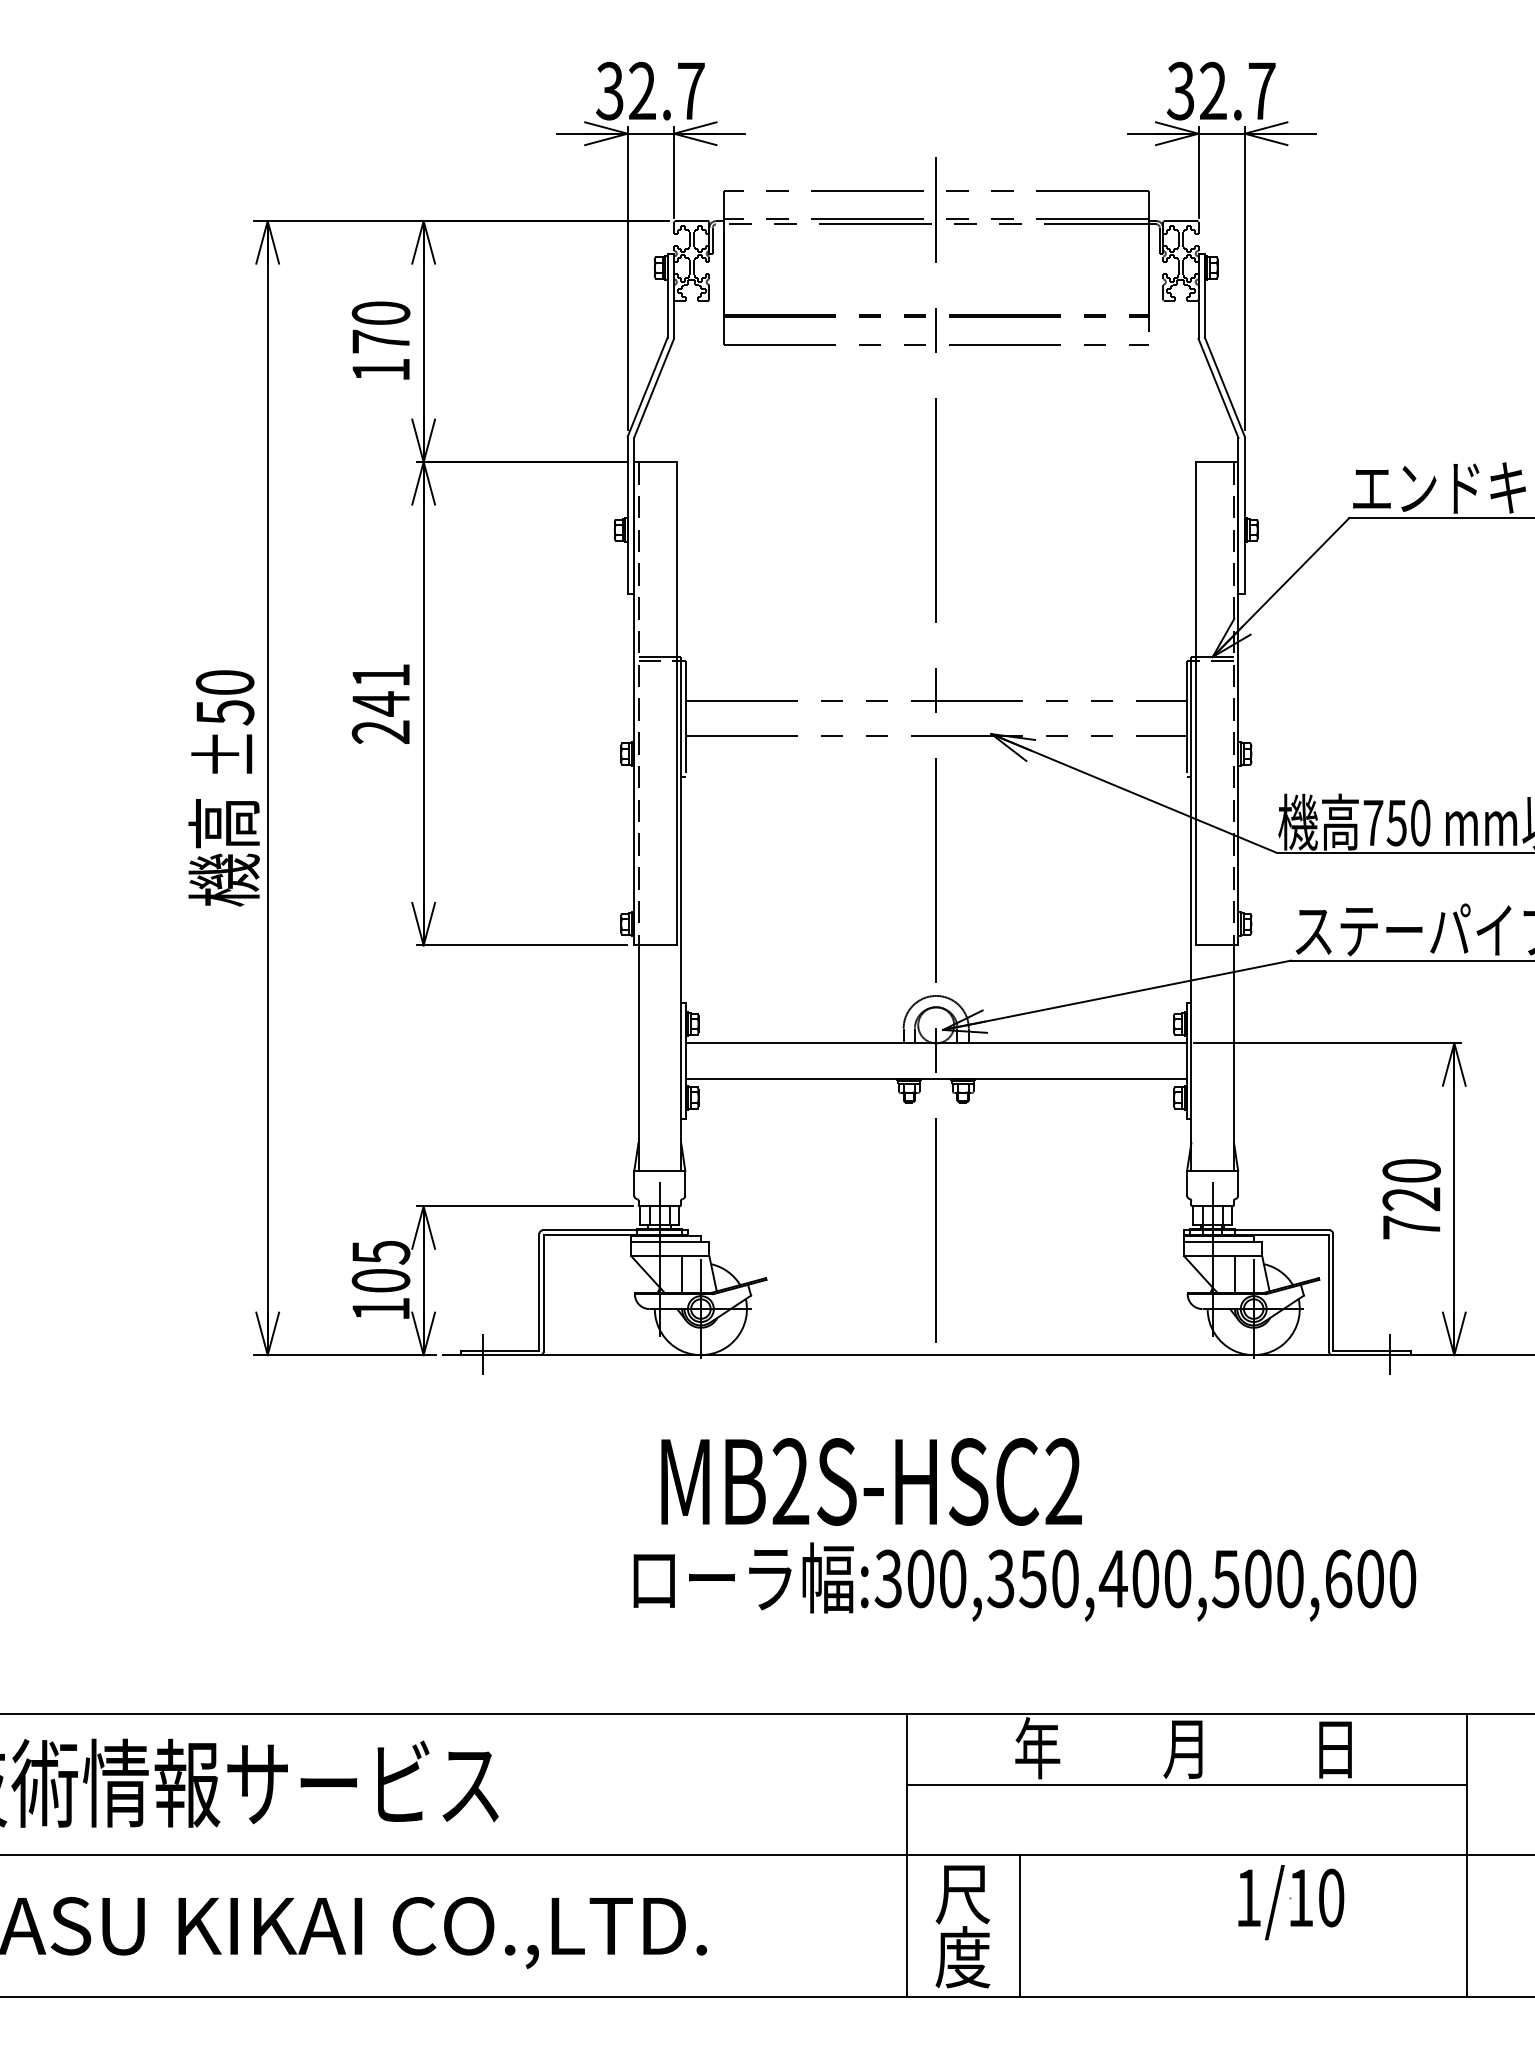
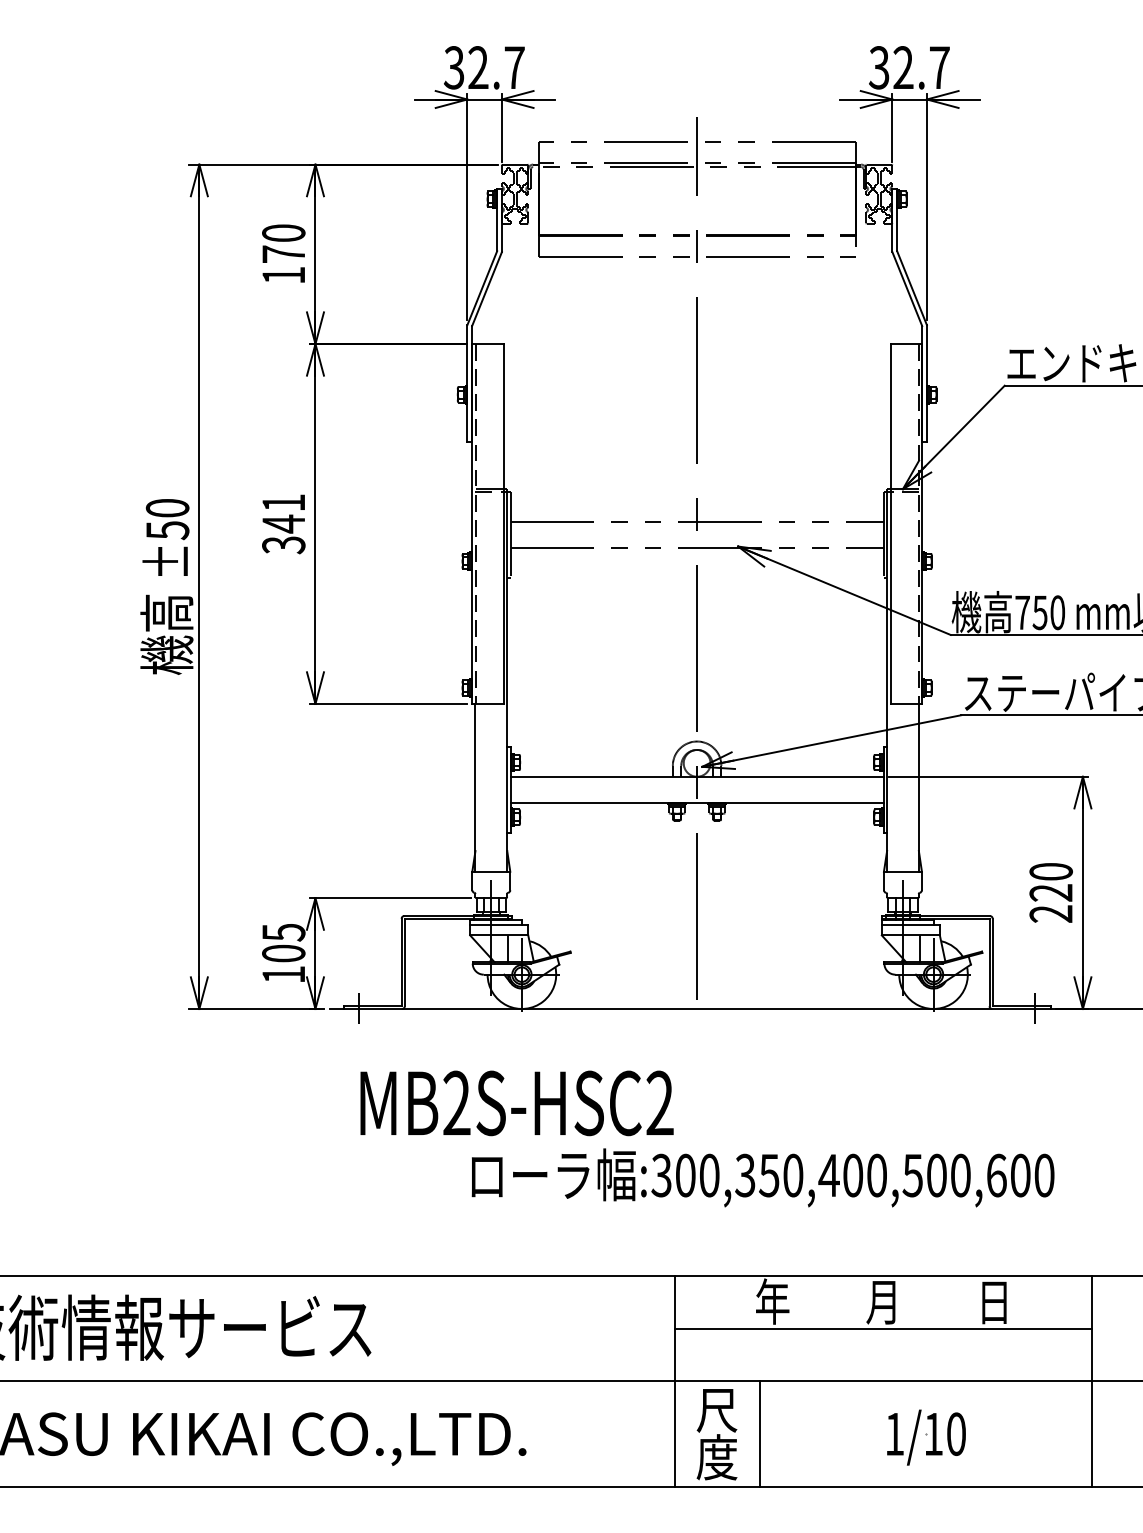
text: (380, 732) -> (283, 545), 241 -> 341
text: (1410, 1226) -> (1050, 913), 720 -> 220
text: (870, 1482) -> (516, 1103), moved
part: (1291, 1902) -> (926, 1437), moved

